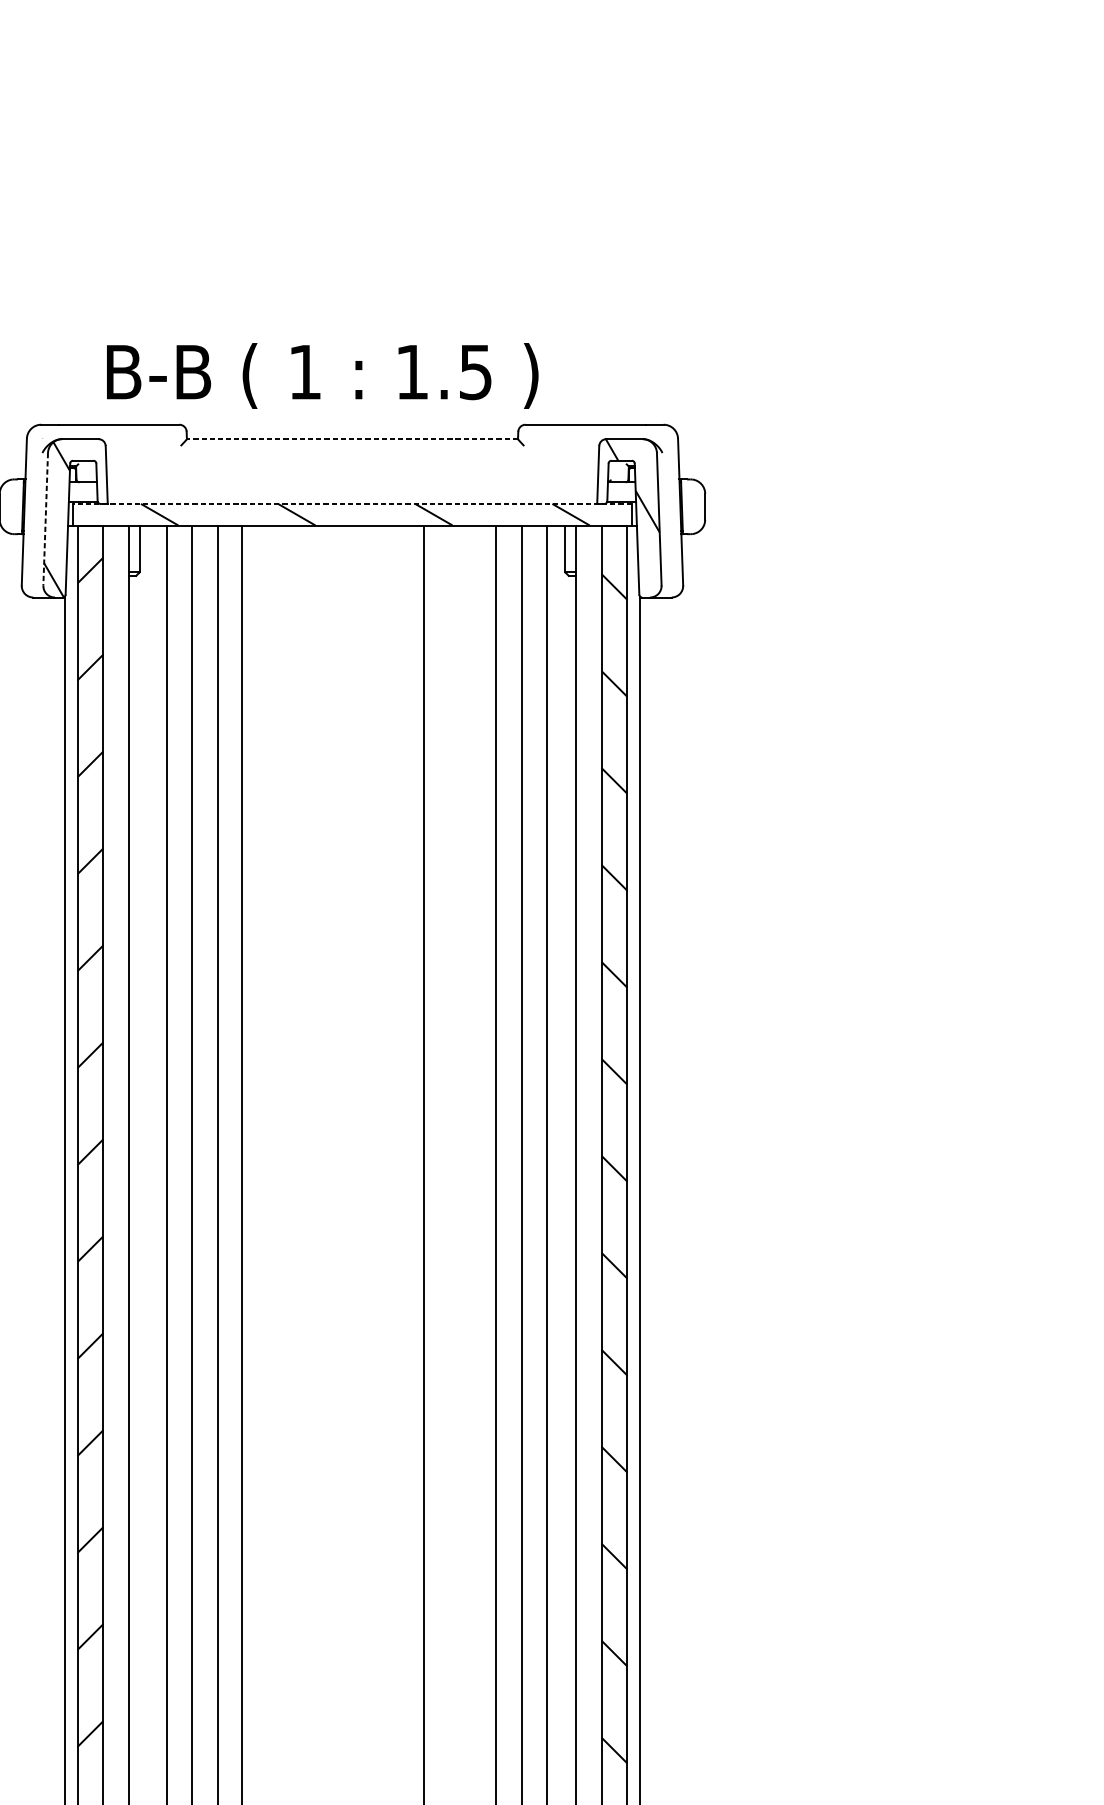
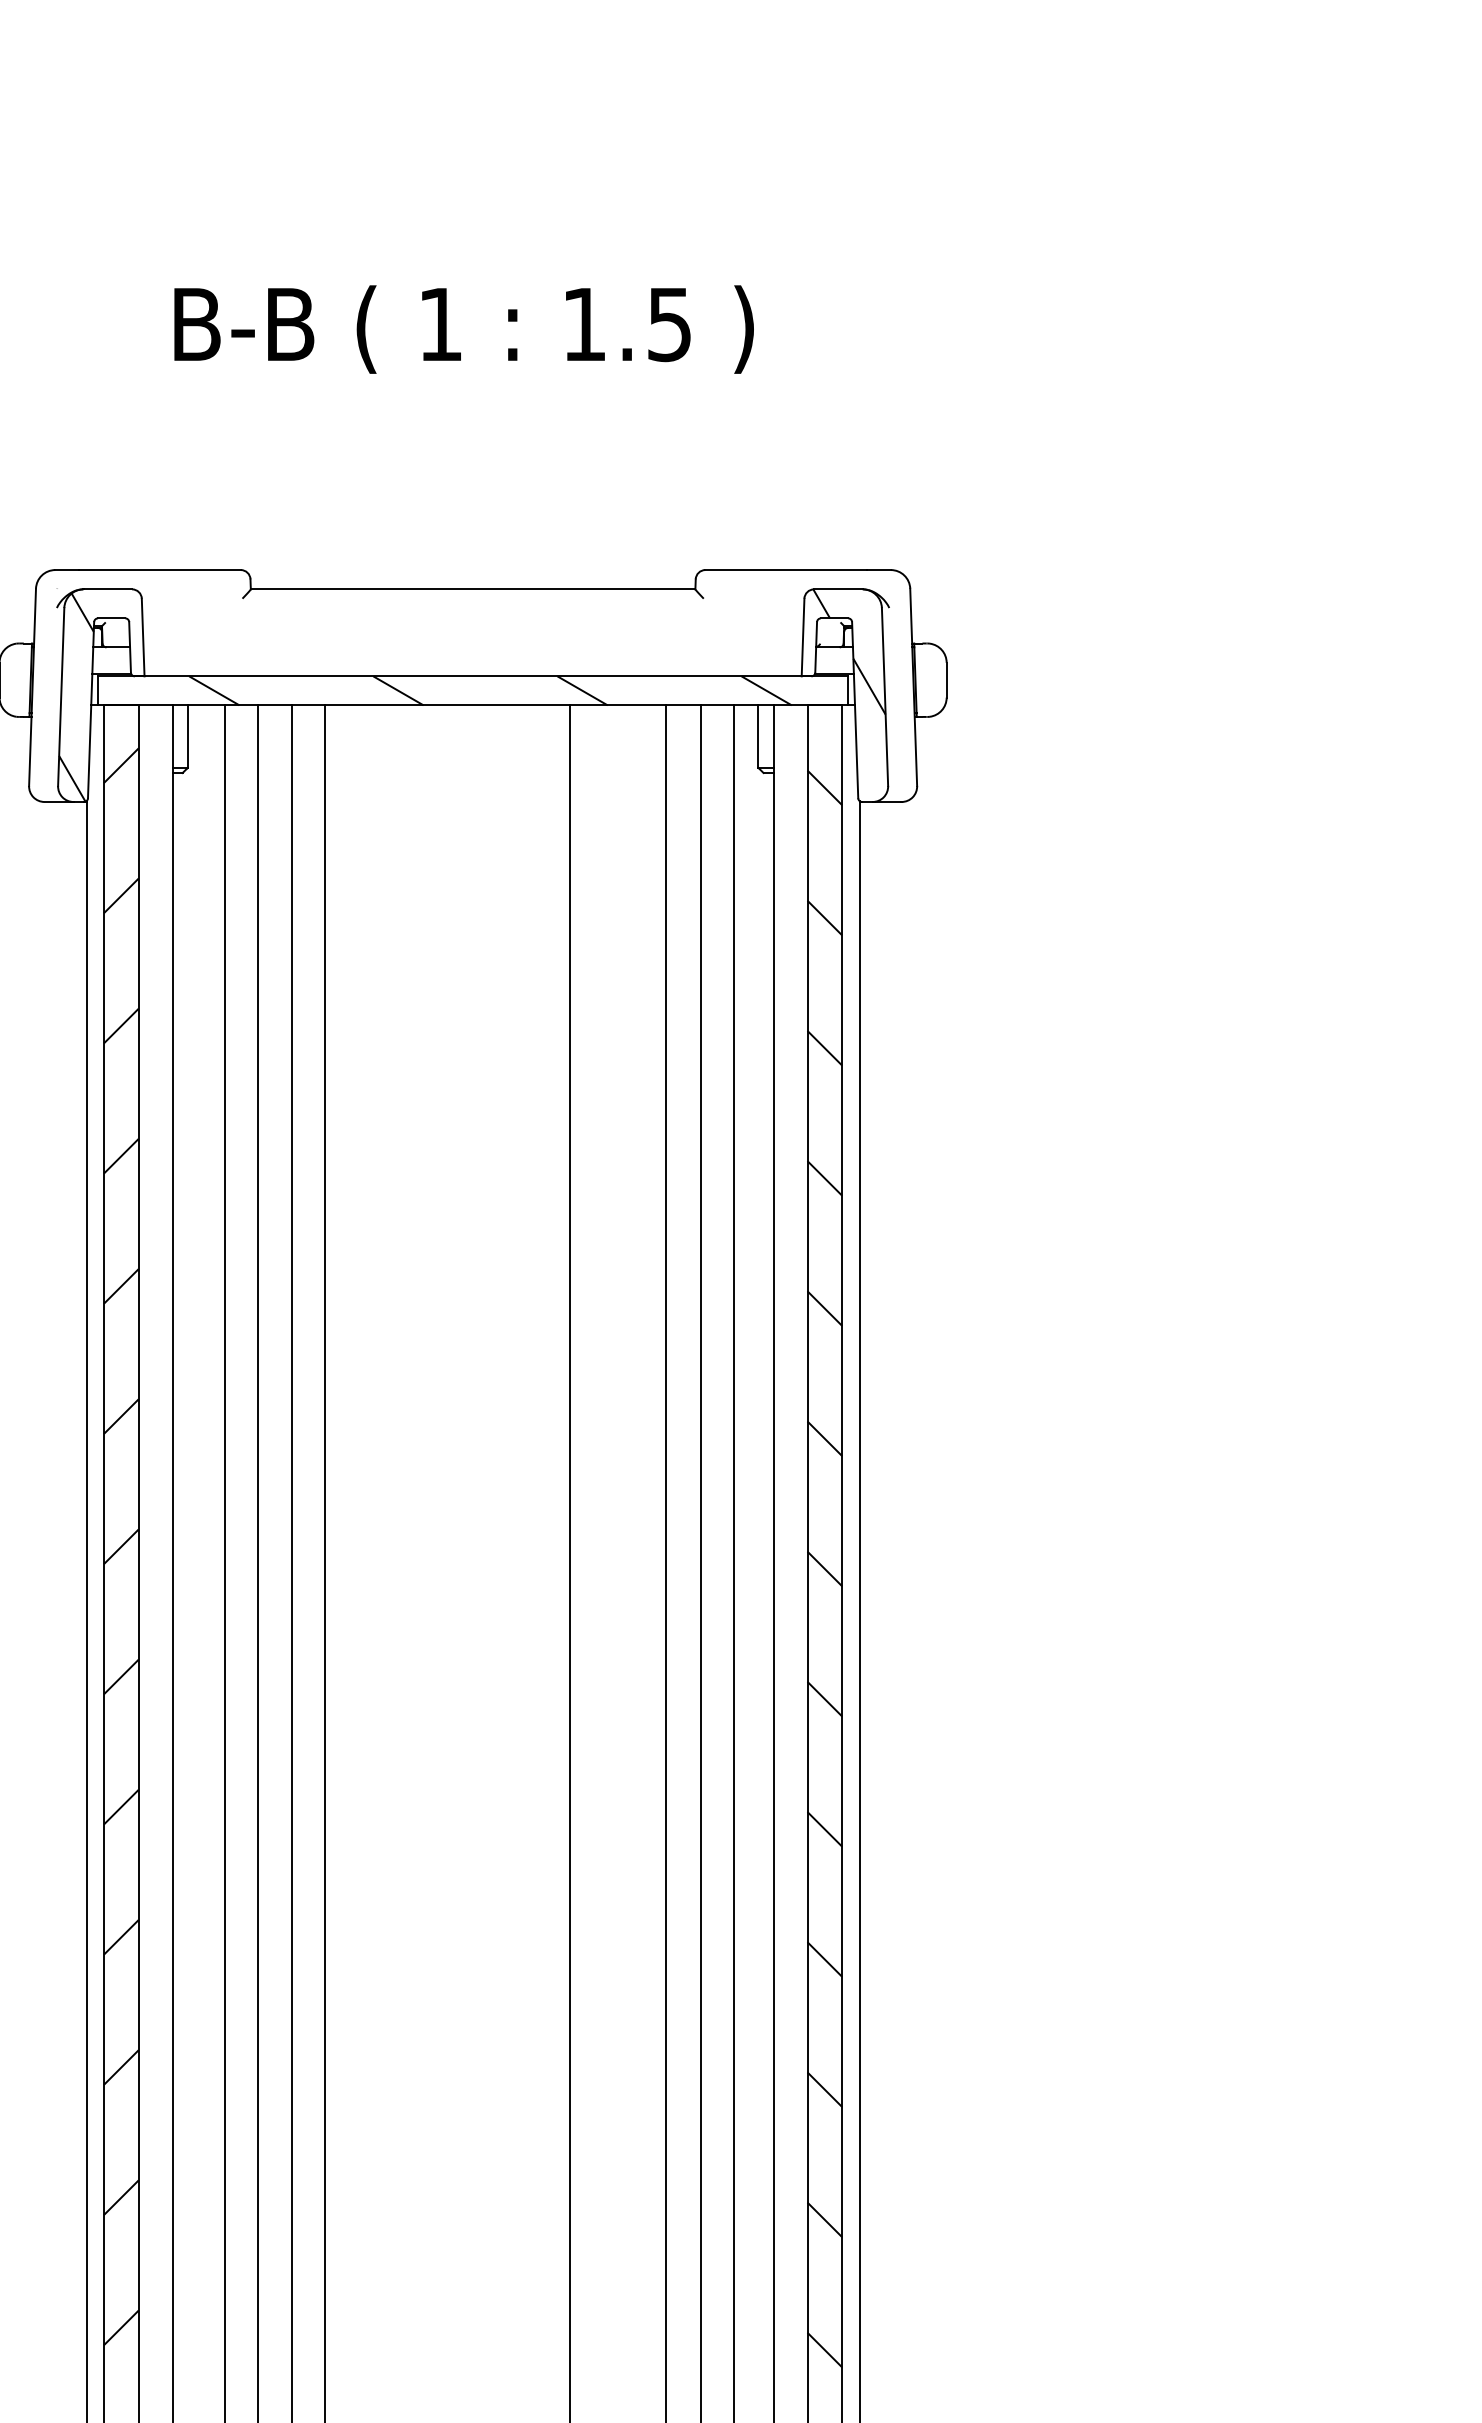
text: (322, 375) -> (463, 329), moved
line: (352, 439) -> (472, 589), dashed -> solid
line: (352, 504) -> (473, 676), dashed -> solid
line: (45, 519) -> (61, 697), dashed -> solid

